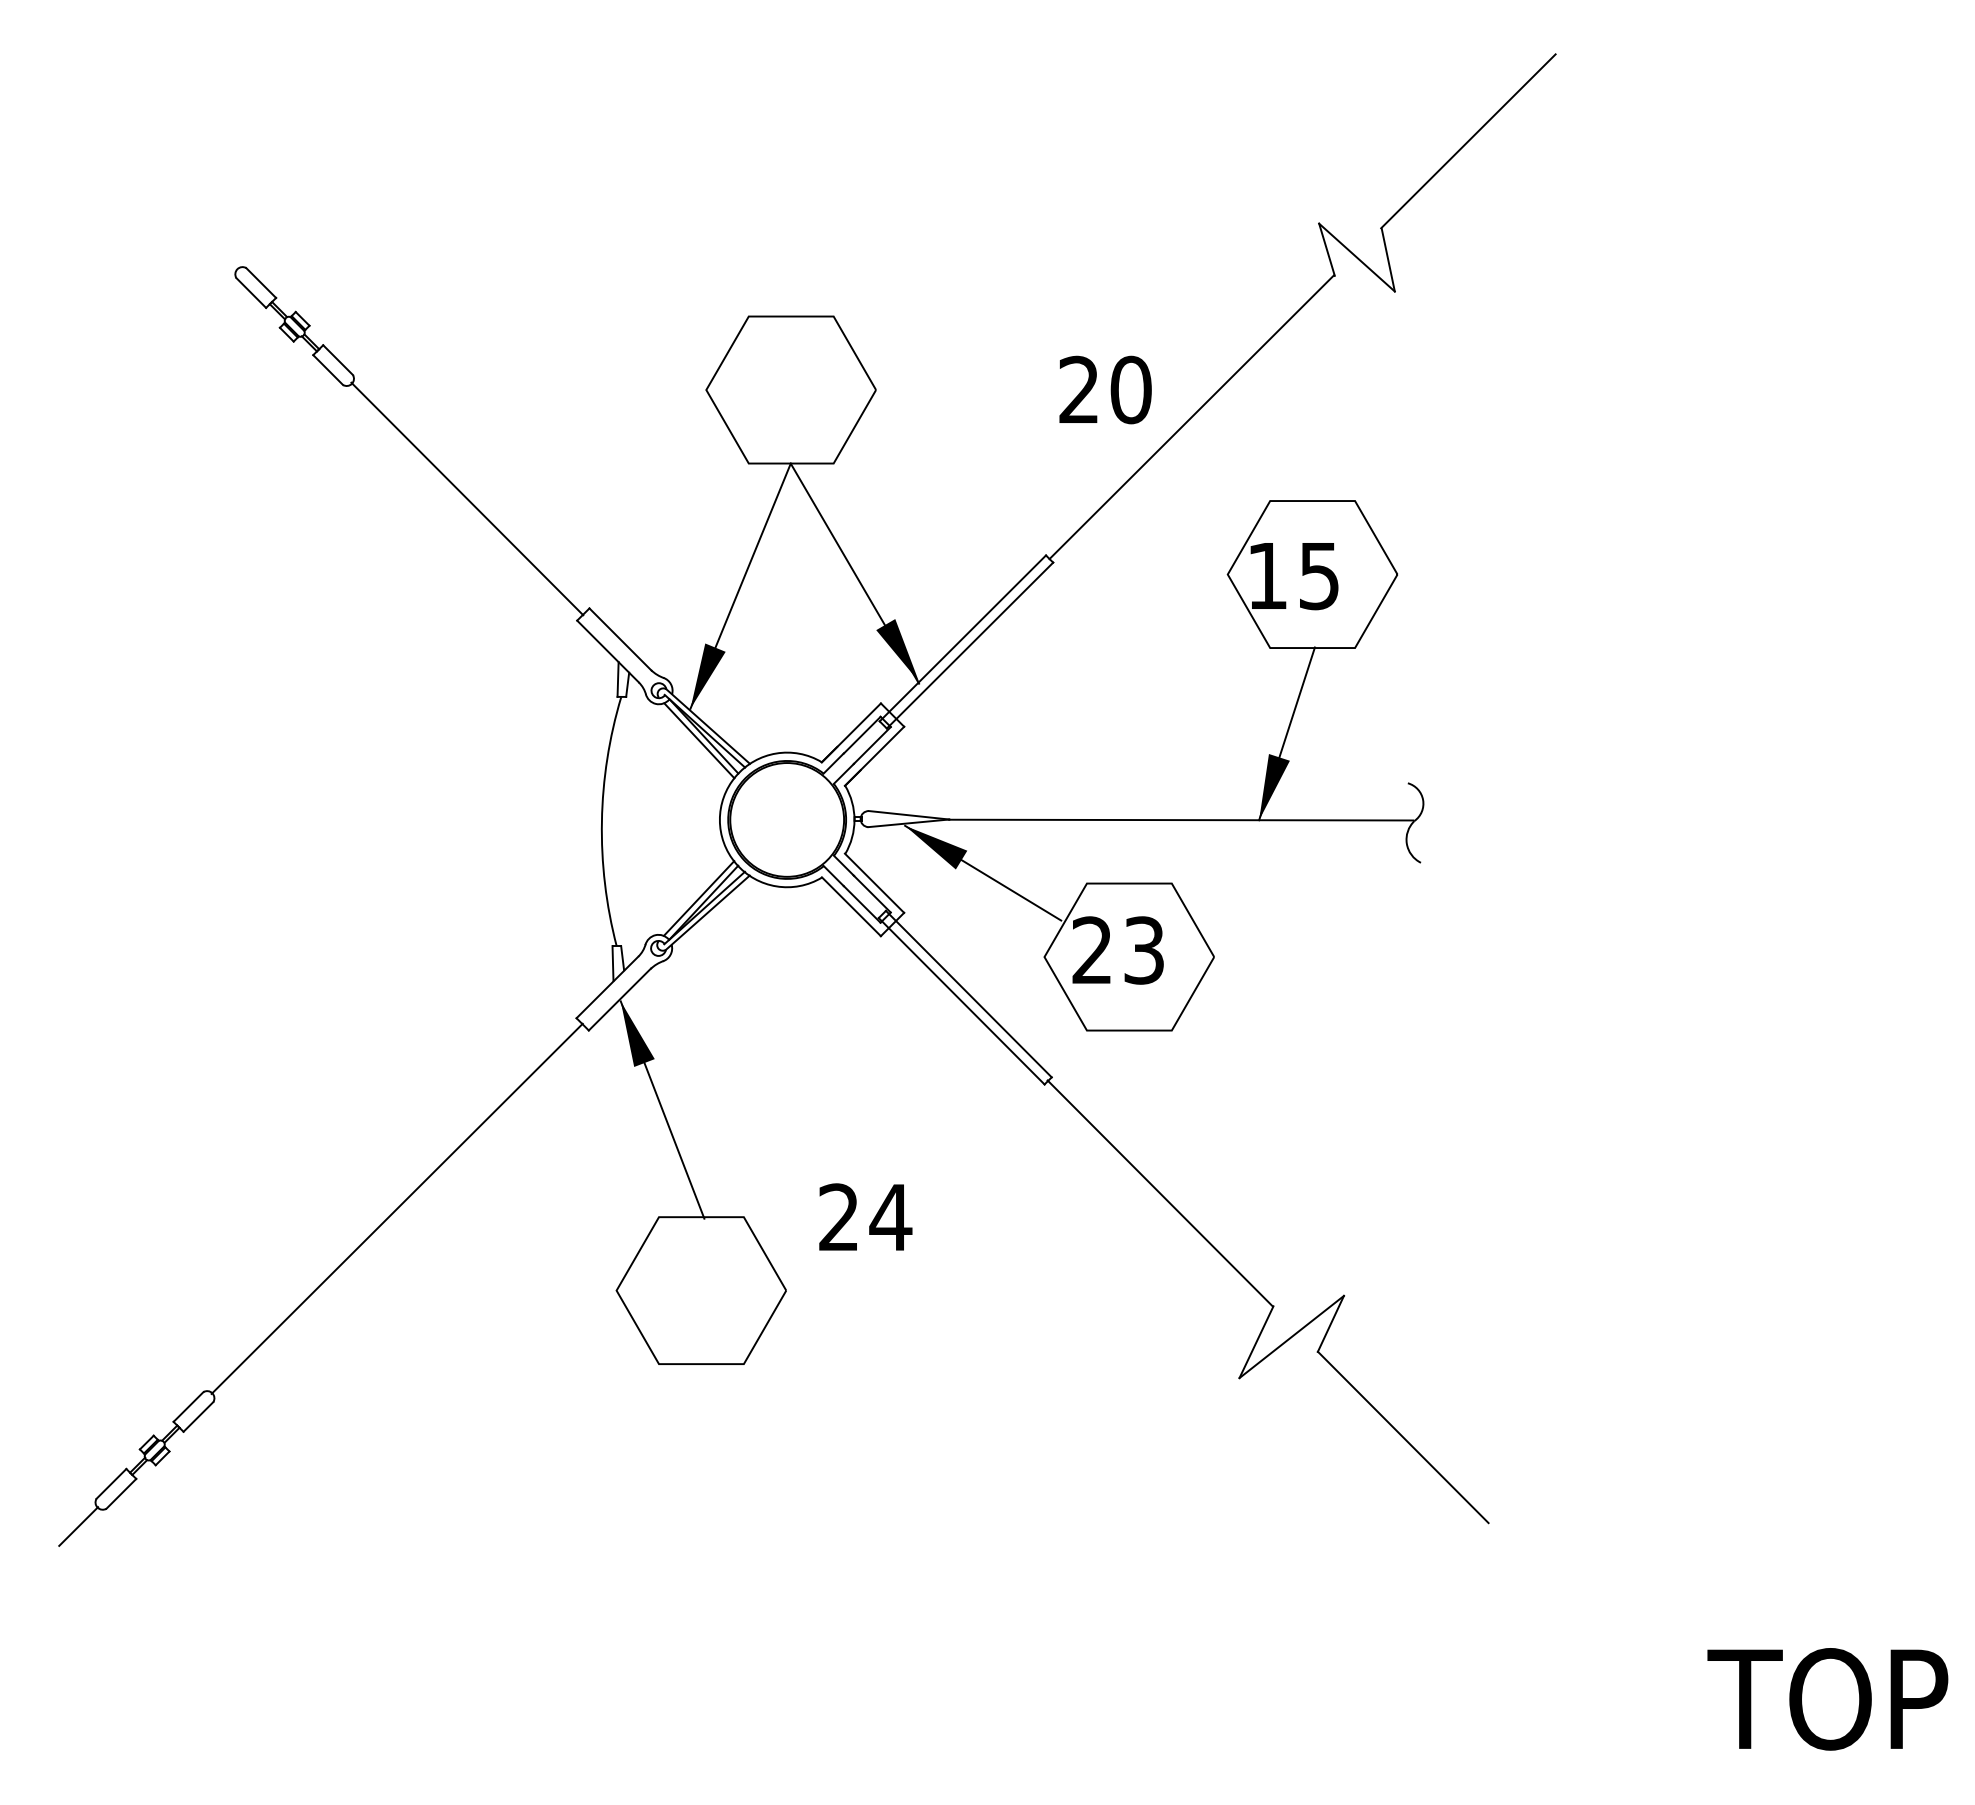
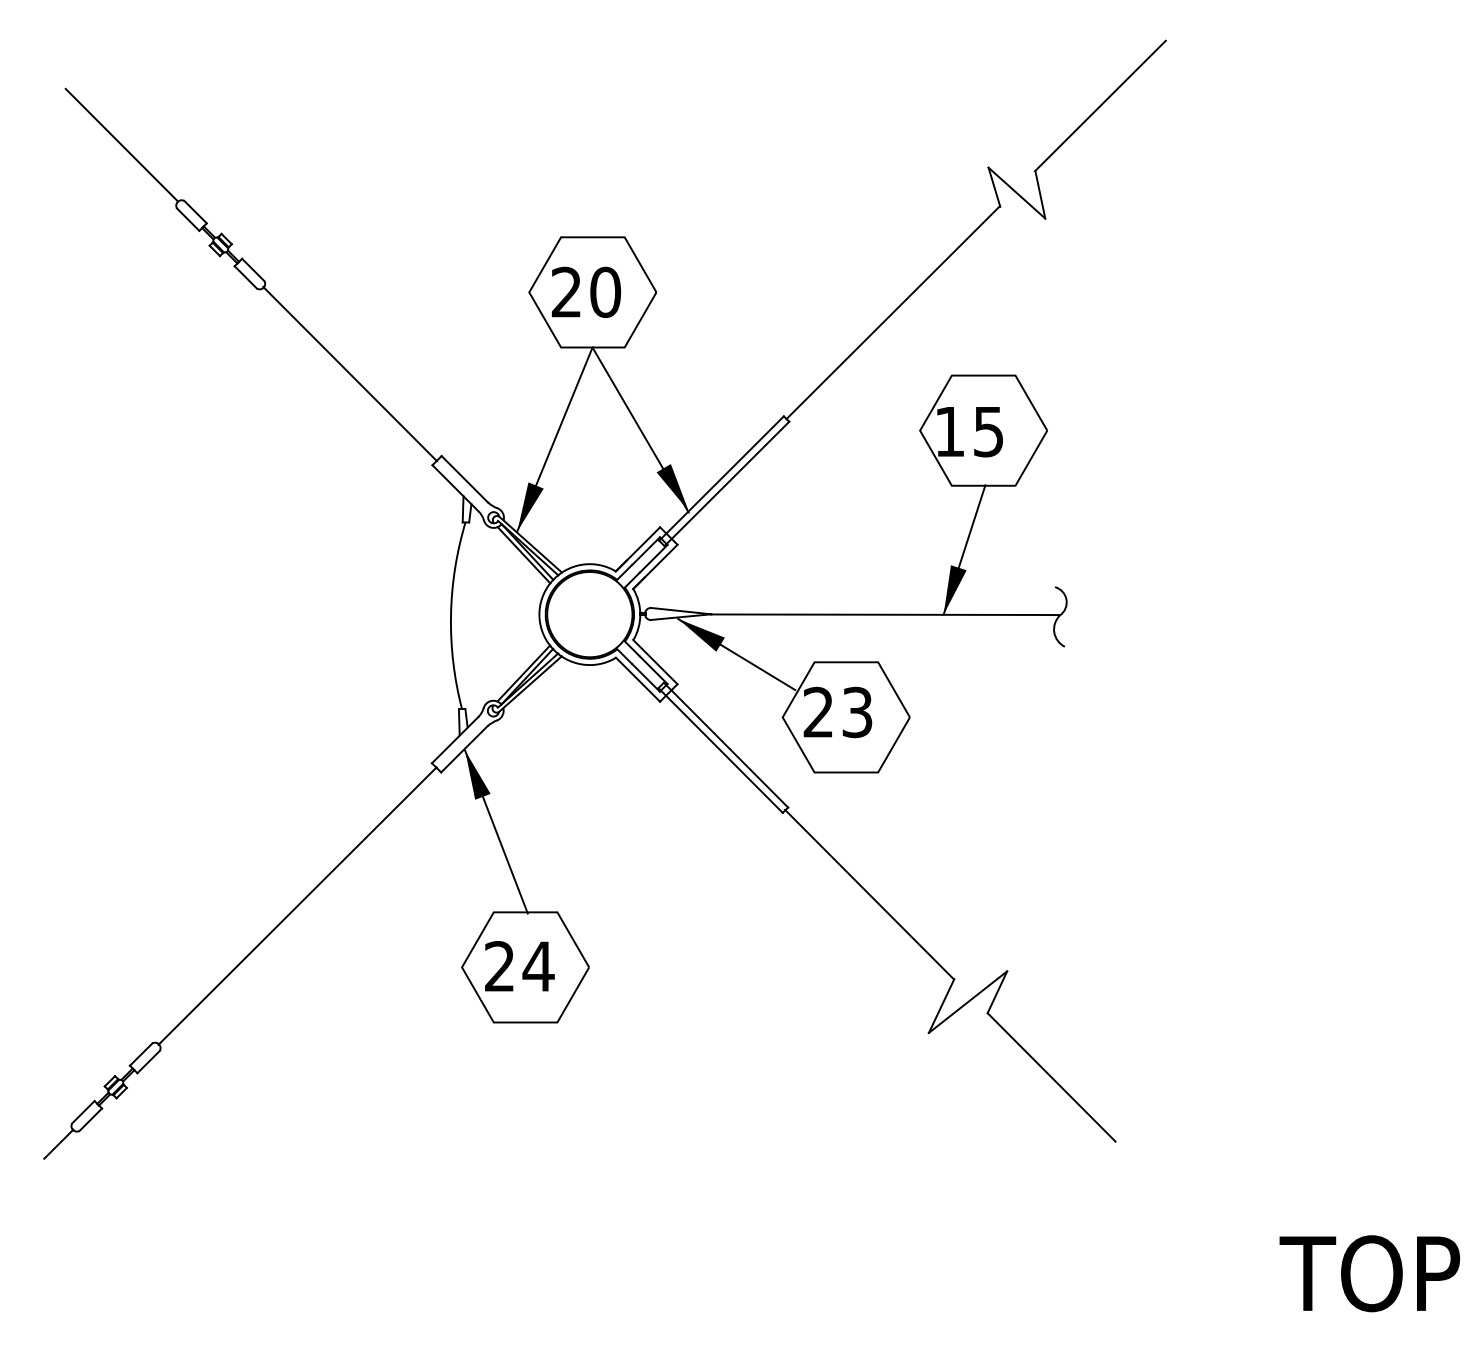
line: (162, 193) -> (121, 145), added
text: (1105, 389) -> (586, 292), moved
text: (865, 1216) -> (519, 965), moved

